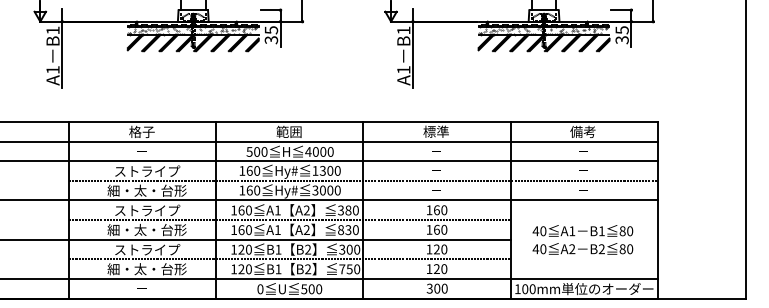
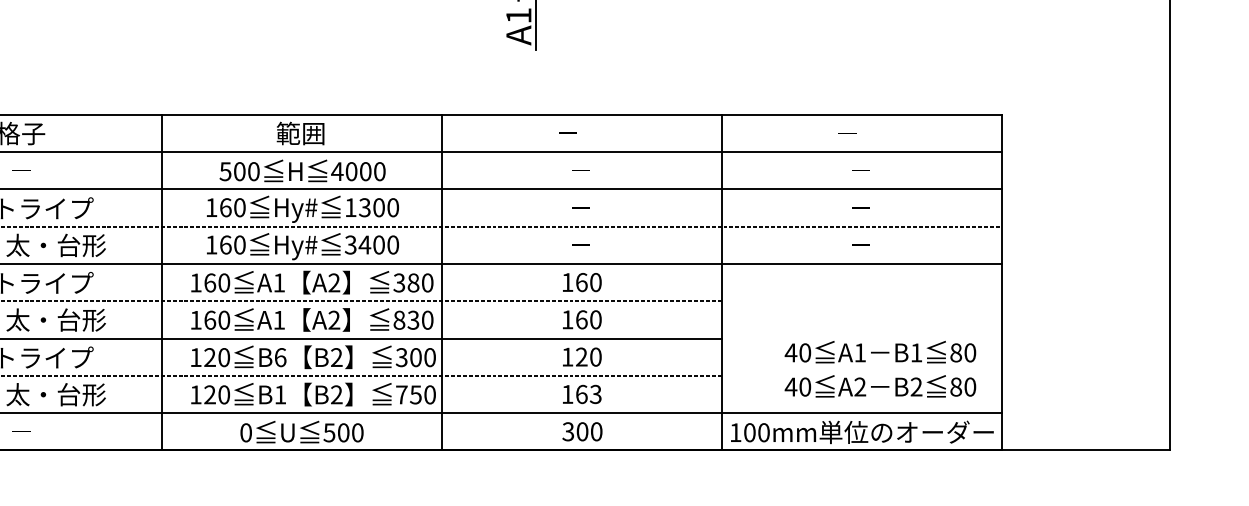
text: (435, 131) -> (579, 132), 標準 -> －
text: (582, 131) -> (858, 132), 備考 -> －
text: (322, 190) -> (364, 244), 3000 -> 3400
text: (582, 239) -> (879, 368), moved
text: (278, 249) -> (280, 357), B1 -> B6
text: (440, 269) -> (588, 395), 120 -> 163

